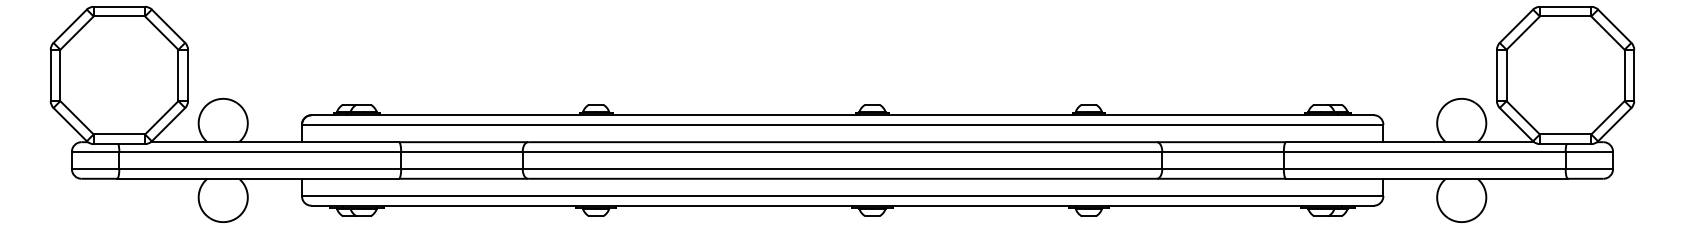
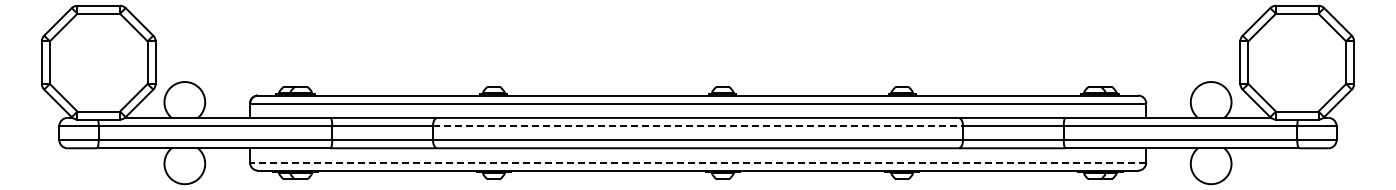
line: (843, 151) -> (698, 125), solid -> dashed
line: (841, 195) -> (697, 162), solid -> dashed

